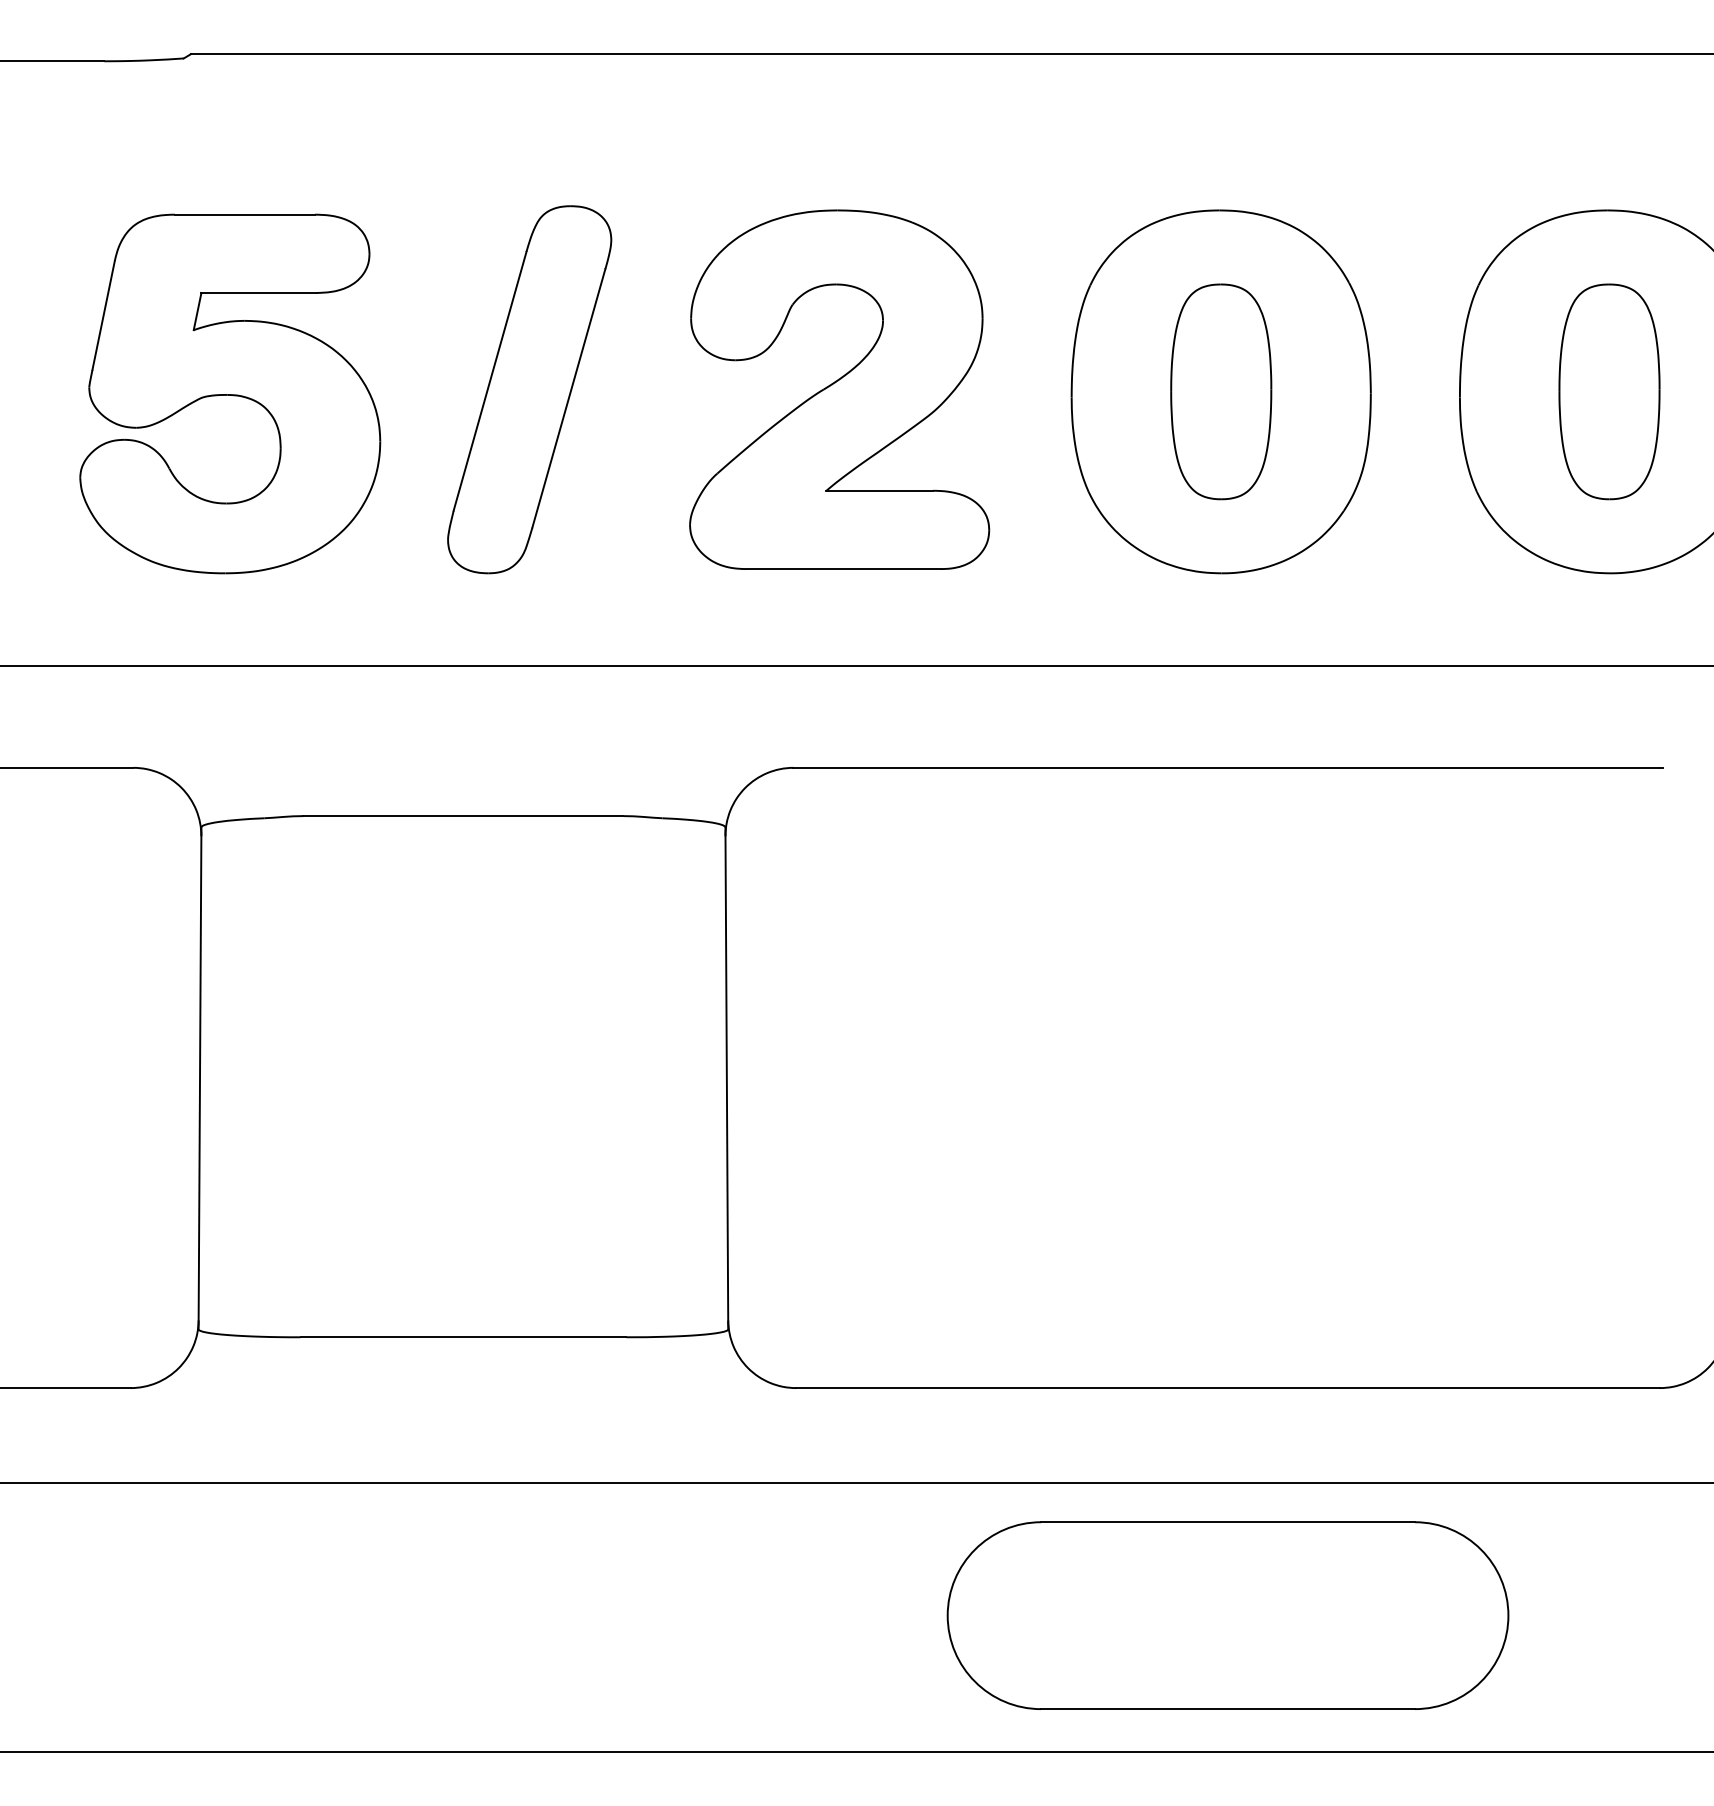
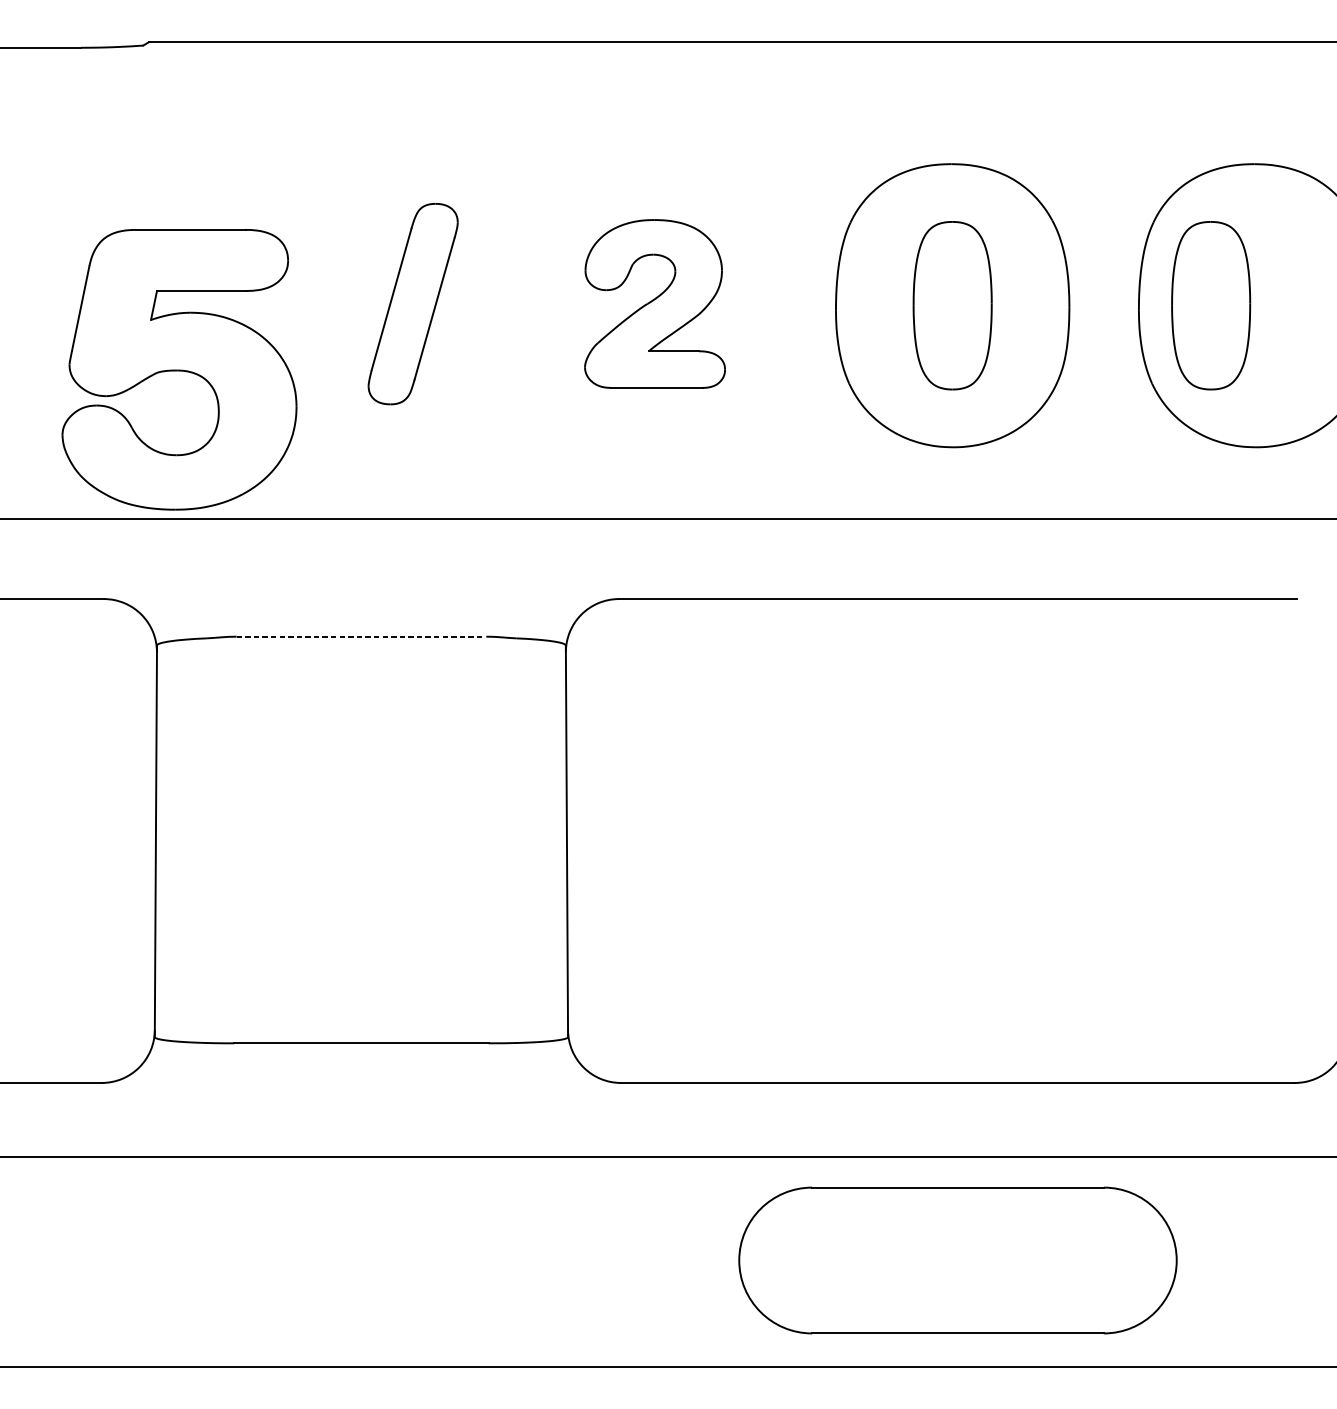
part: (529, 389) -> (412, 303), size x0.7
part: (839, 389) -> (654, 303), size x0.6
part: (1609, 391) -> (1211, 305), moved
part: (230, 393) -> (179, 369), moved
line: (463, 816) -> (361, 637), solid -> dashed

